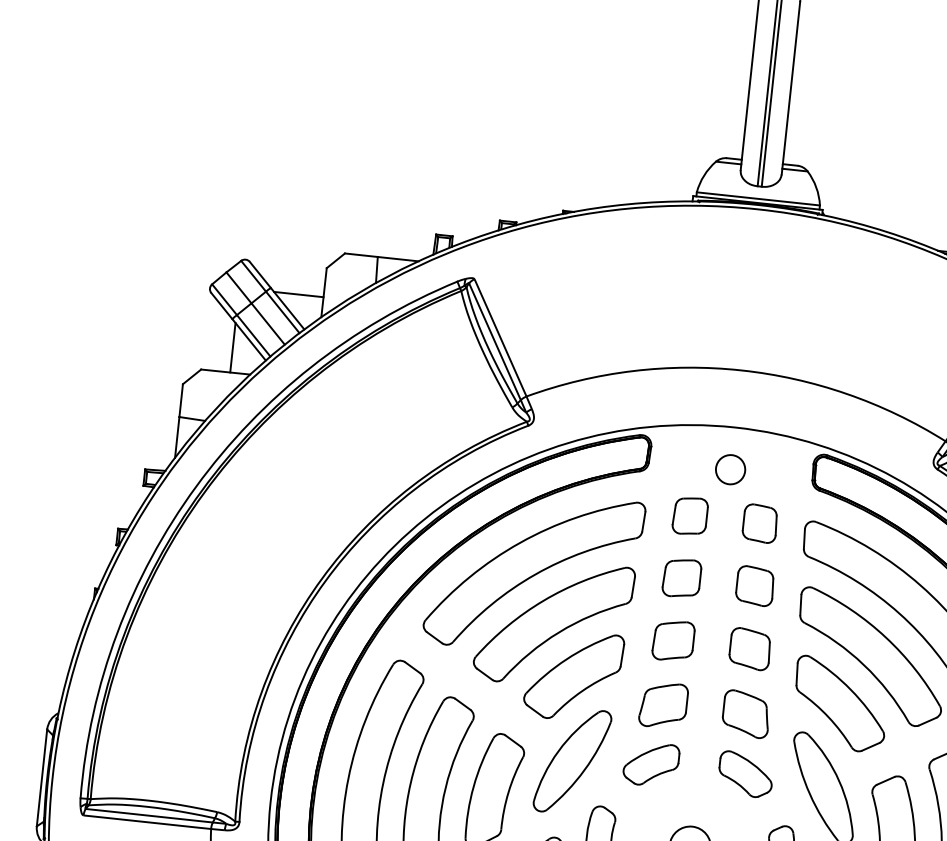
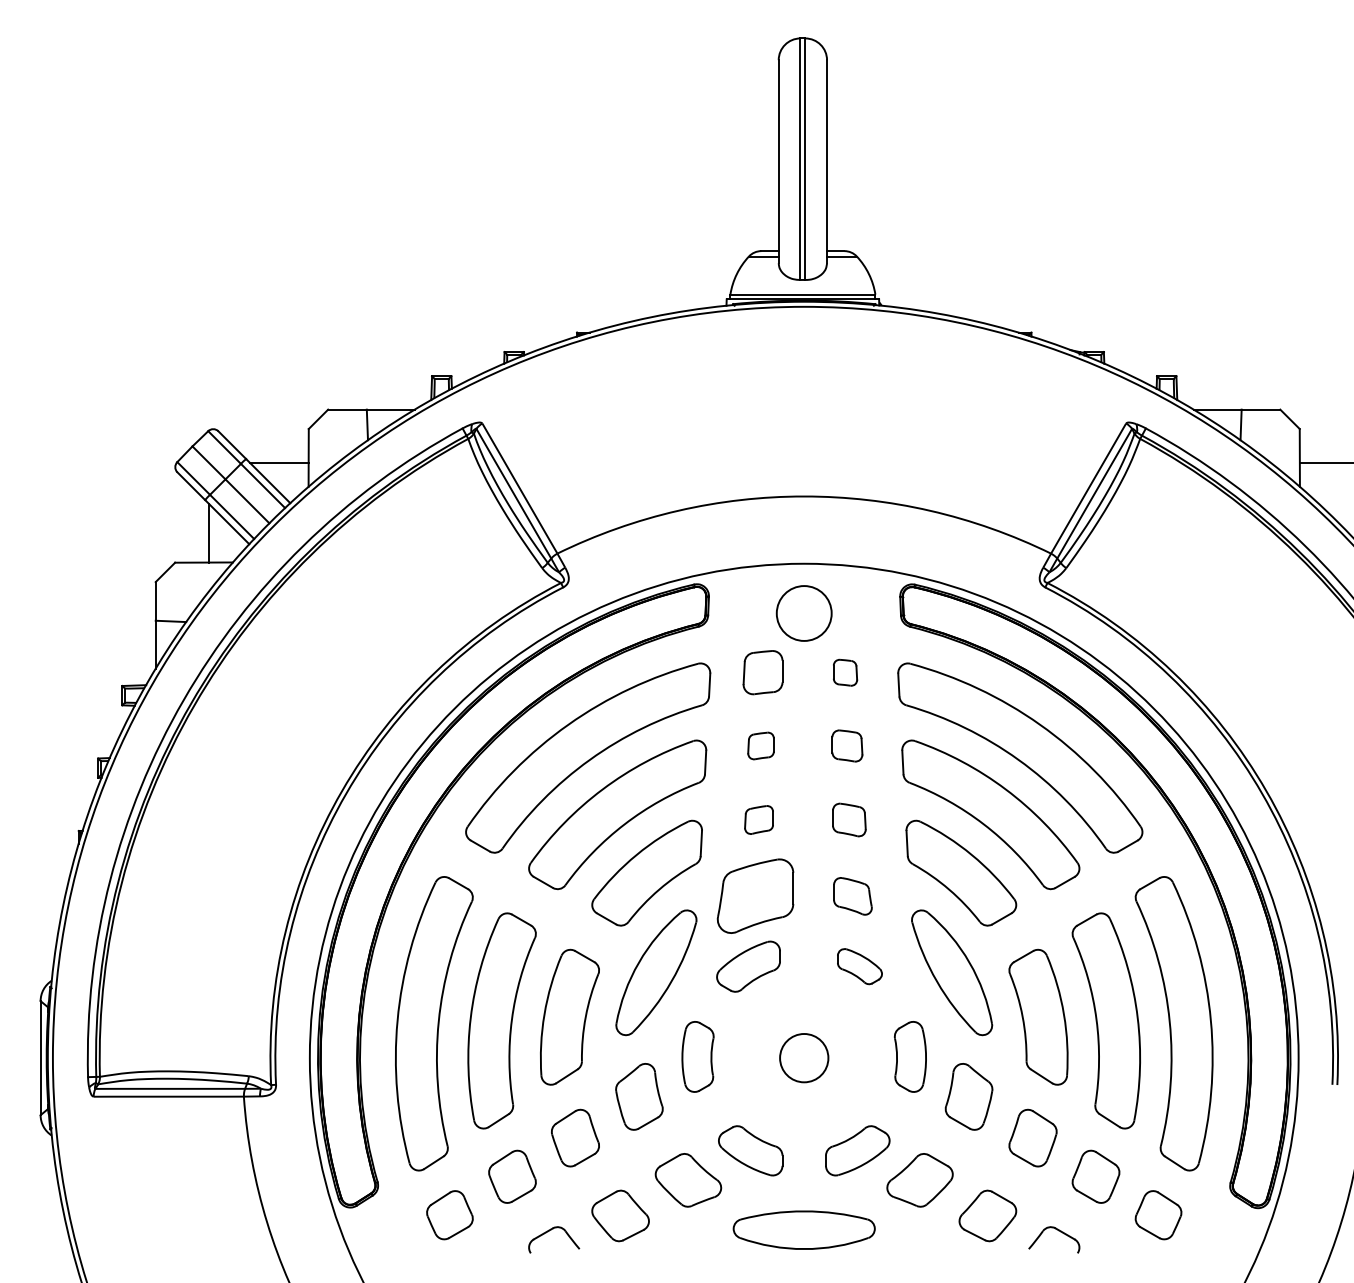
circle: (730, 469) -> (804, 613), size x1.6
part: (760, 523) -> (845, 672), size x0.6
part: (681, 577) -> (760, 745), size x0.6
part: (755, 585) -> (847, 745), size x0.7
part: (673, 640) -> (758, 819), size x0.6
part: (750, 648) -> (849, 819), size x0.7
part: (663, 705) -> (755, 896), size x1.4
part: (745, 714) -> (852, 896), size x0.7
part: (745, 774) -> (859, 966), size x0.7

